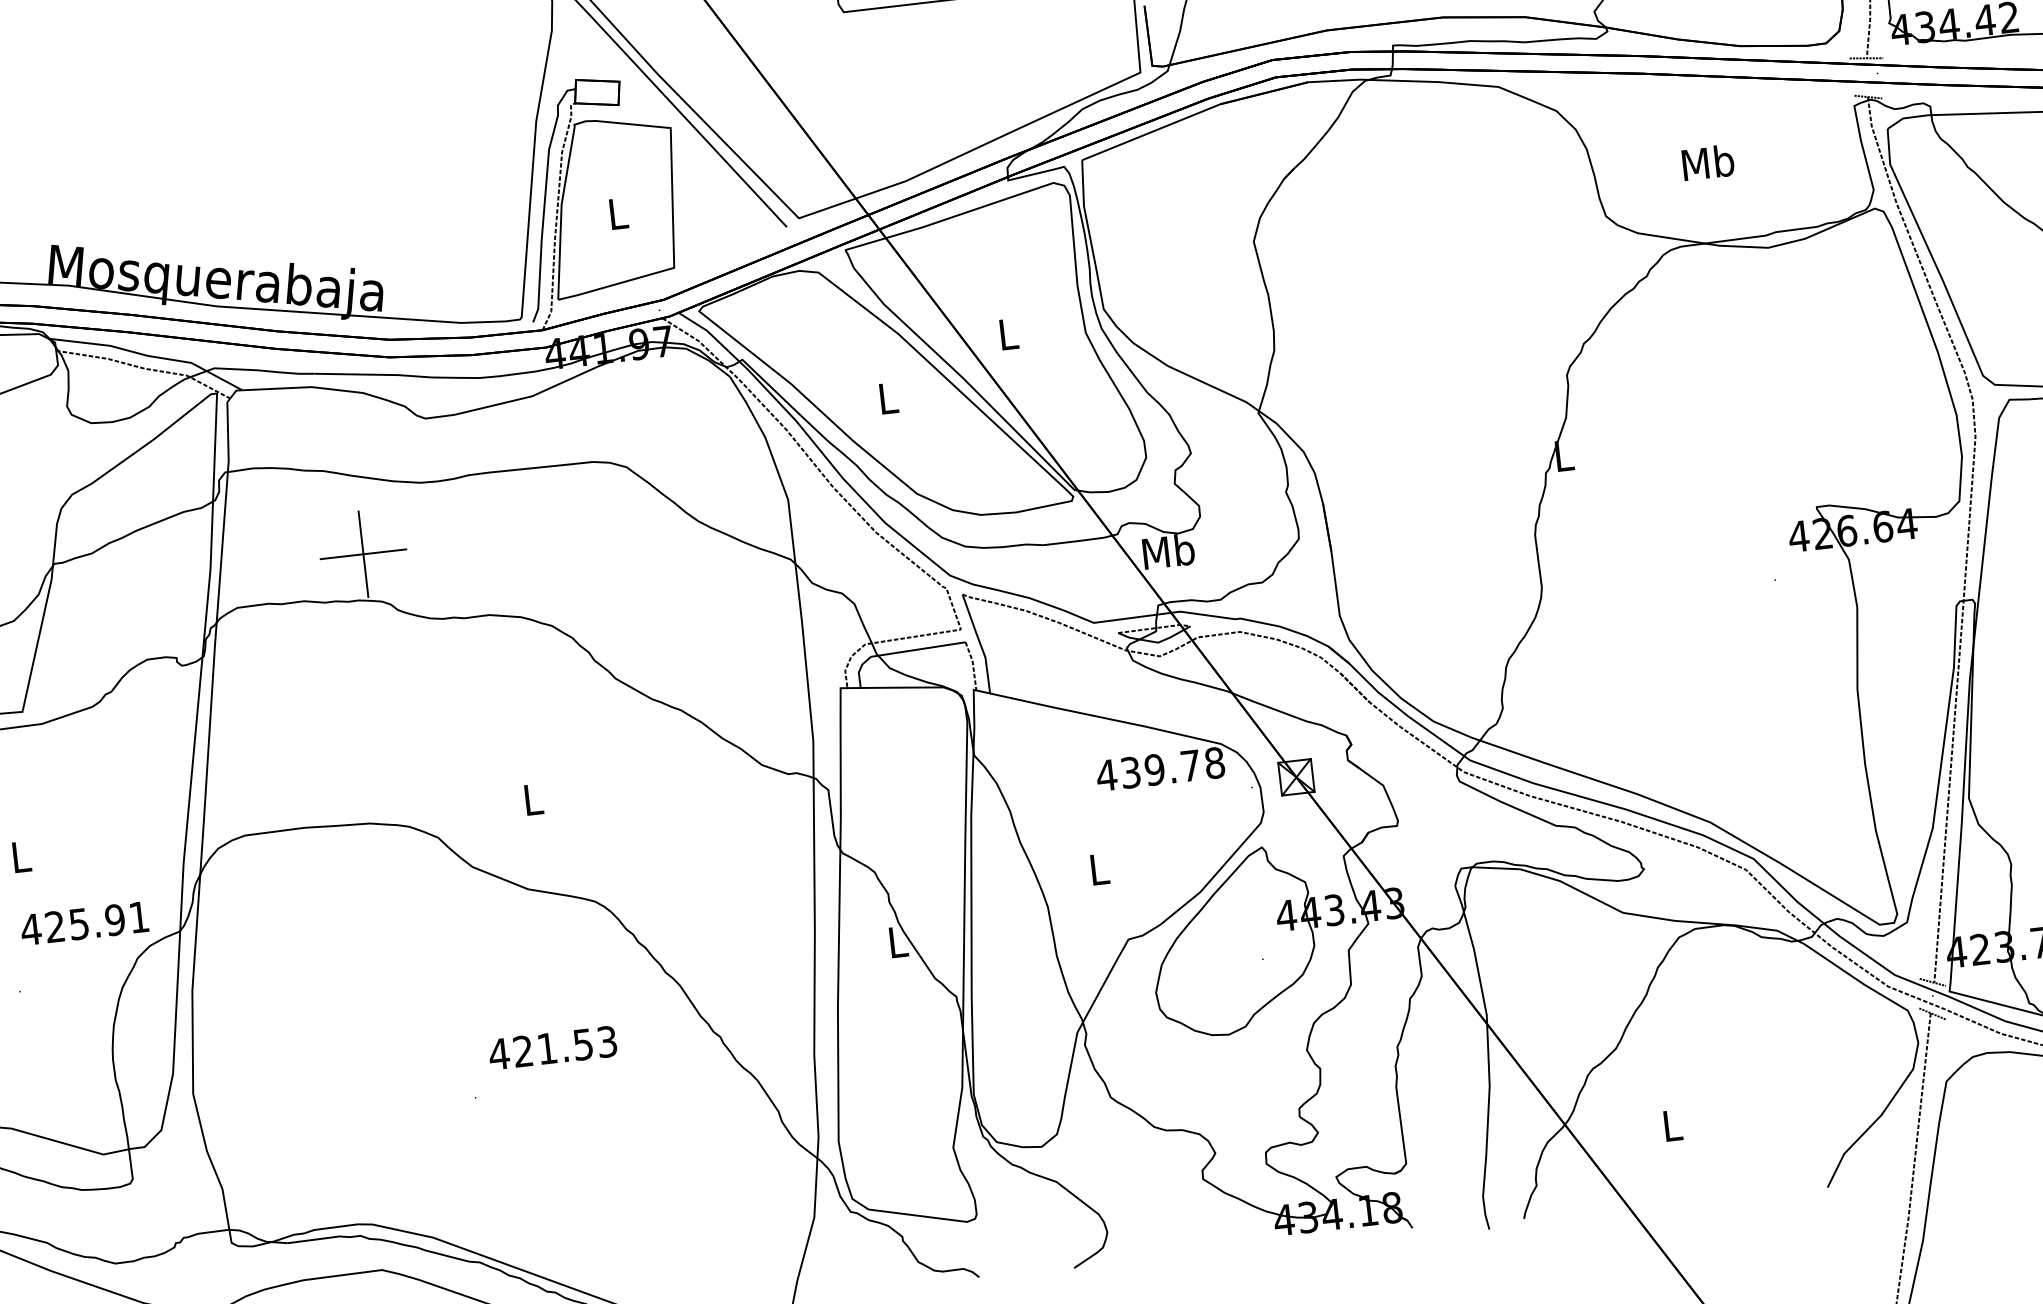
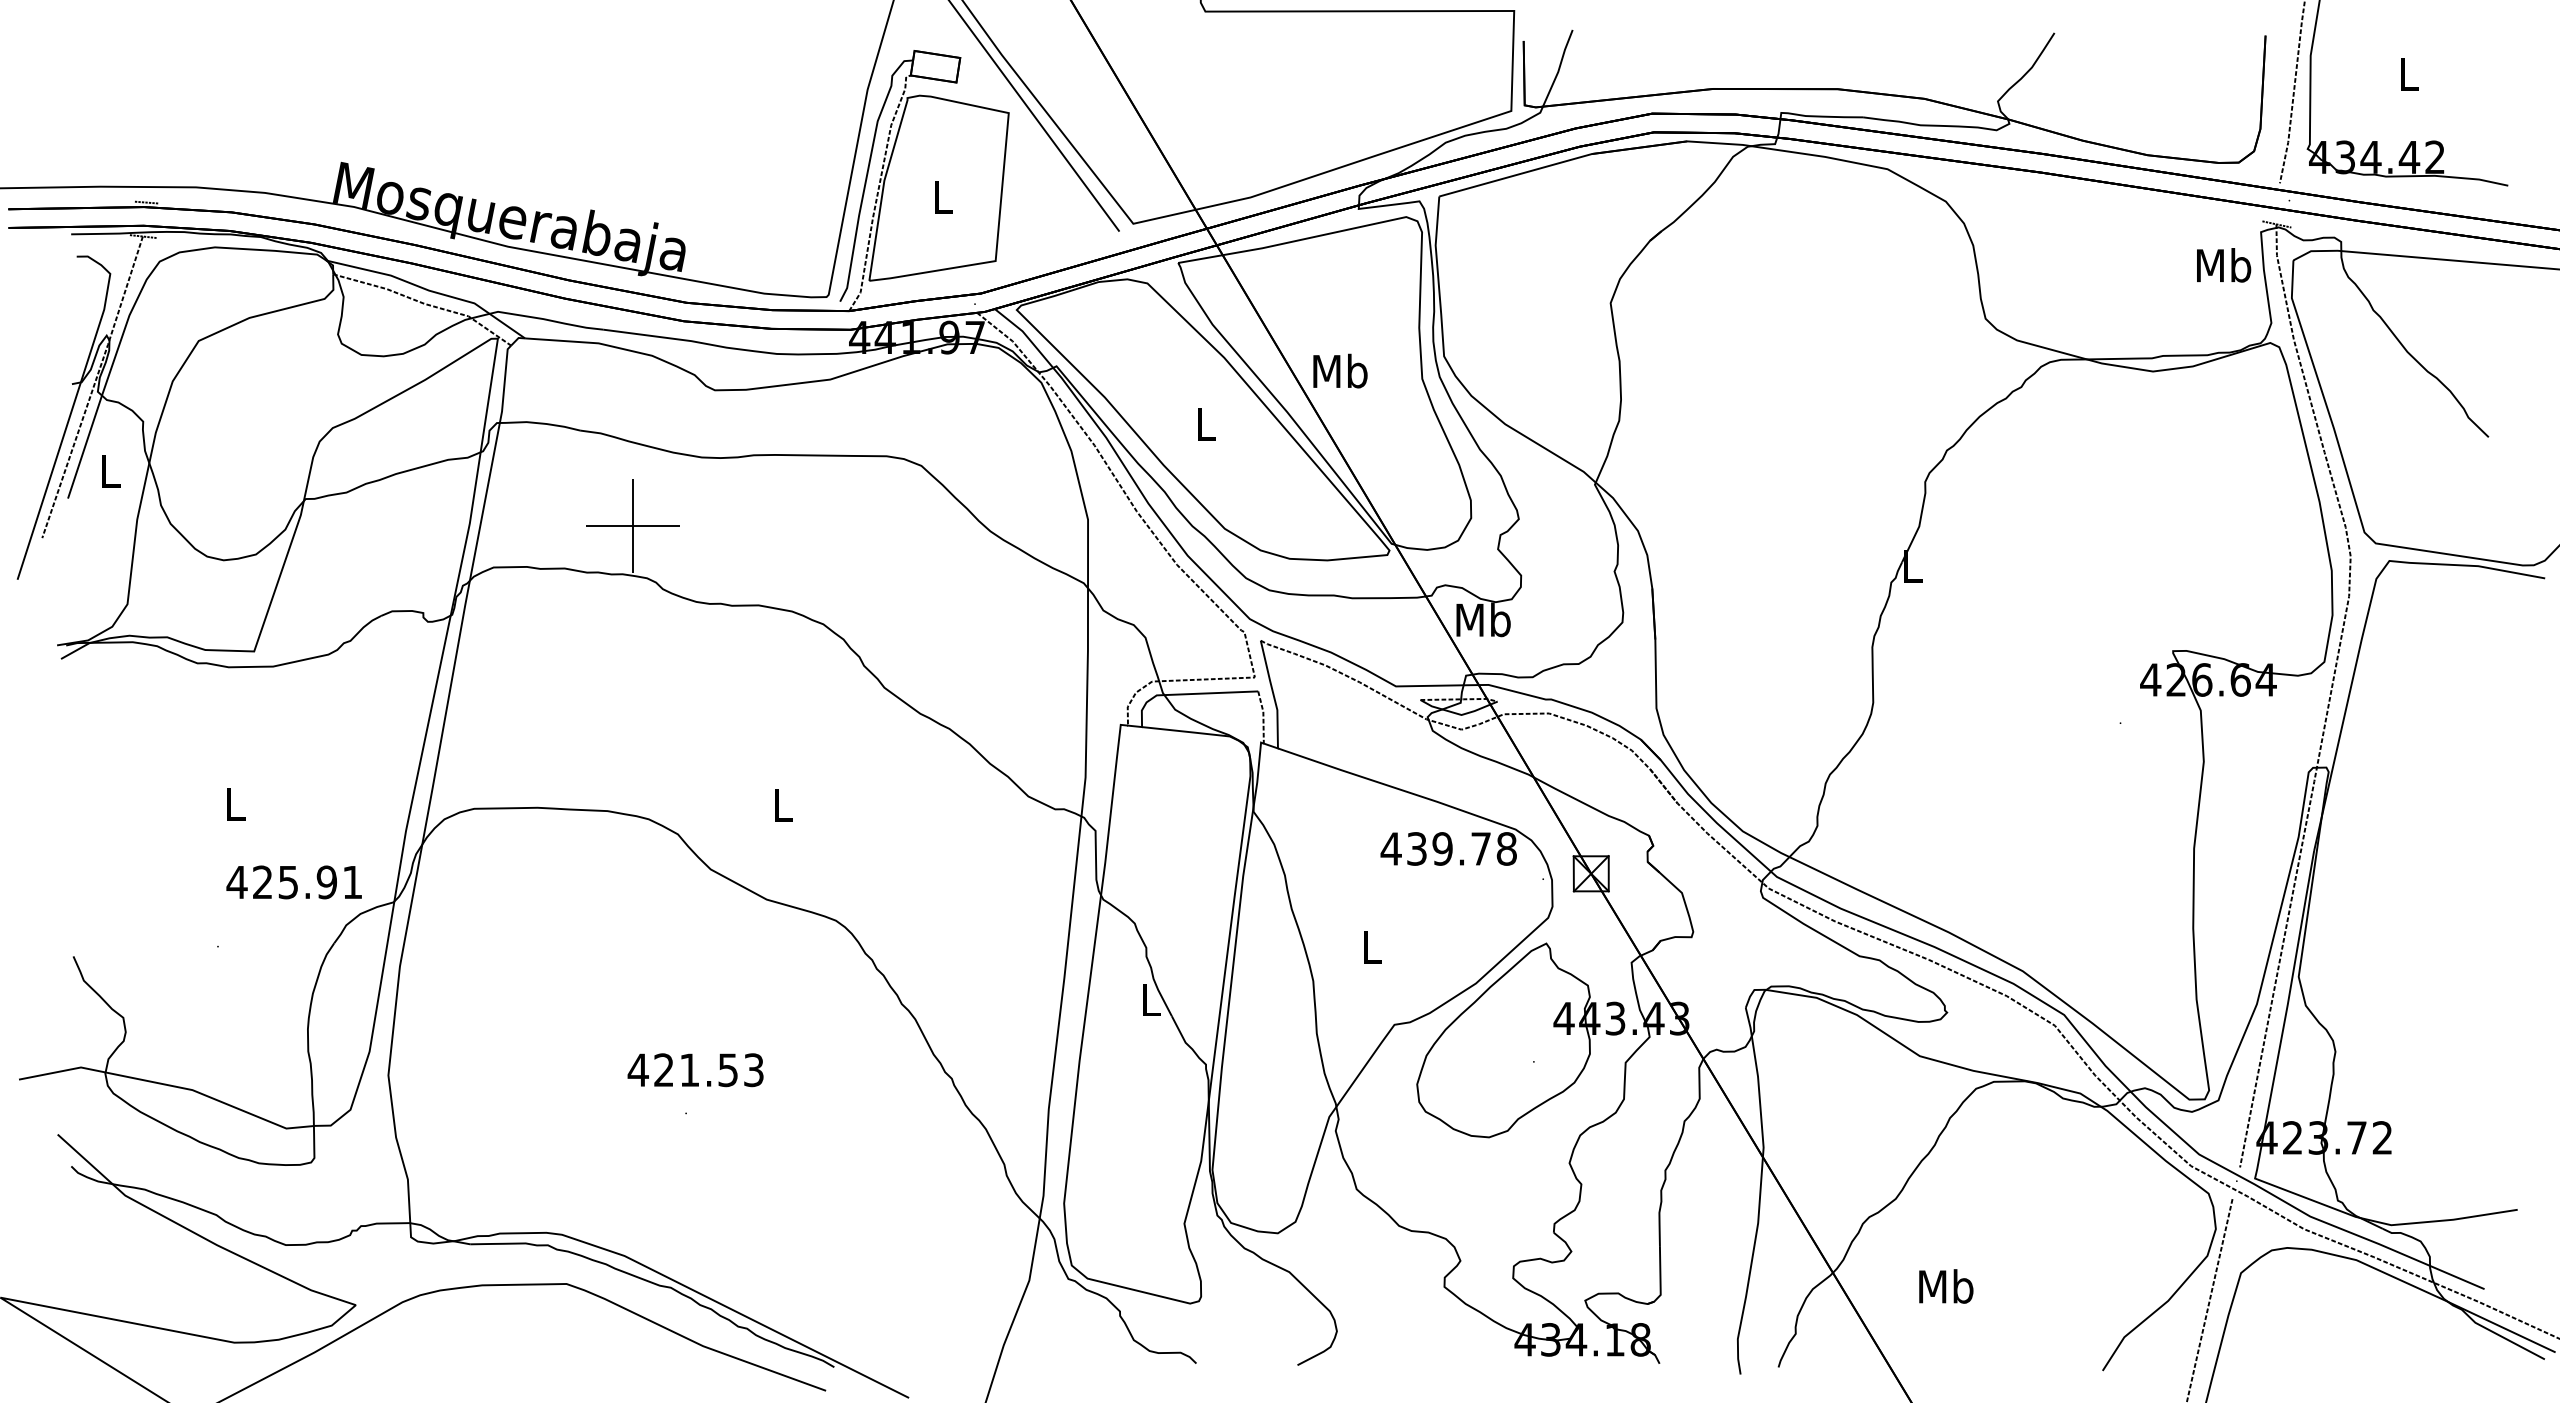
line: (1866, 58) -> (2279, 183), removed
text: (1708, 162) -> (2224, 265), moved
text: (1008, 333) -> (1340, 370), L -> Mb
line: (1932, 982) -> (2238, 1166), removed
line: (1932, 1013) -> (2234, 1199), removed
text: (552, 1048) -> (695, 1070), moved
text: (1672, 1125) -> (1946, 1286), L -> Mb

